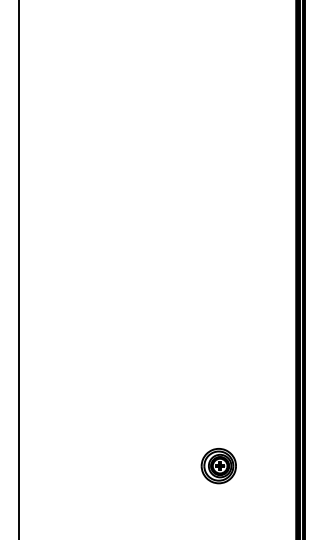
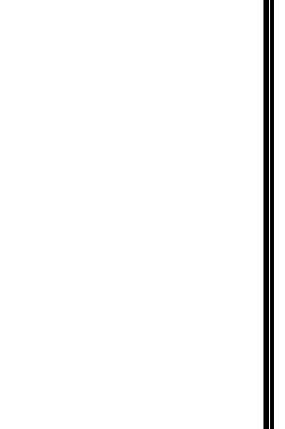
part: (218, 466) -> (189, 339), removed

